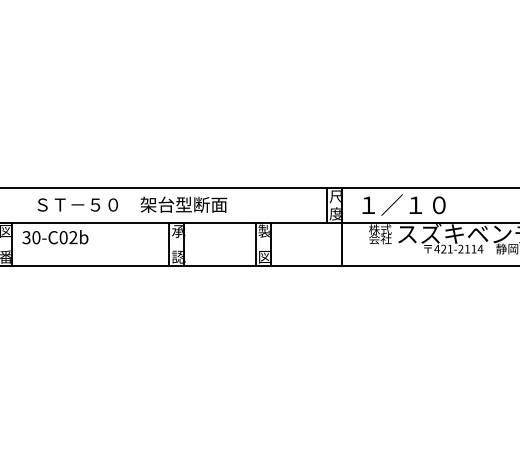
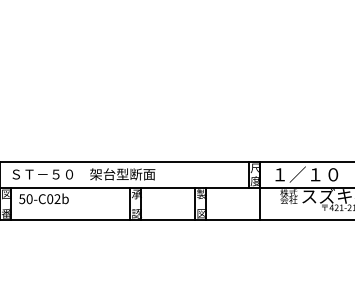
text: (132, 204) -> (83, 174), moved
text: (26, 237) -> (22, 199), 30-C02b -> 50-C02b

